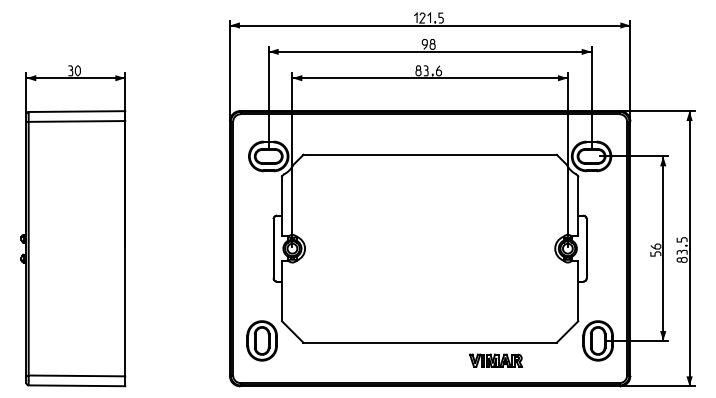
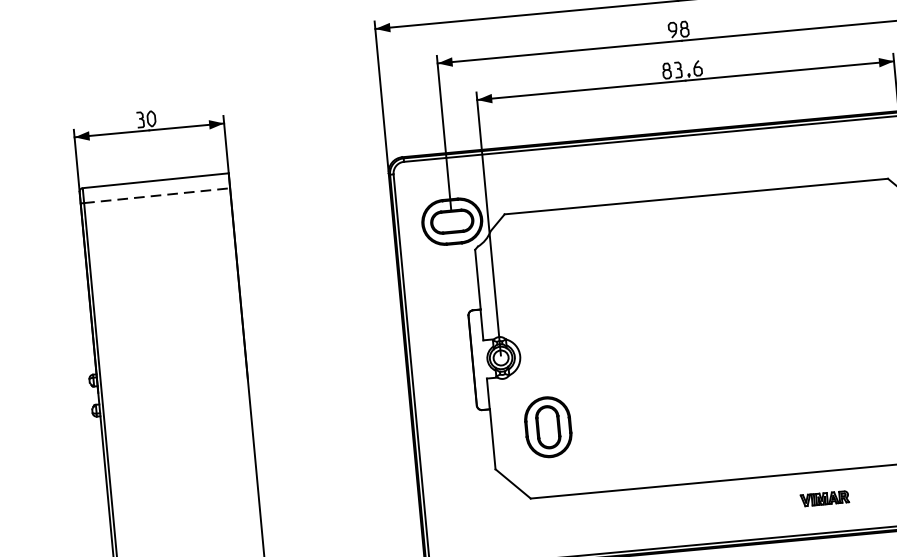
line: (77, 121) -> (157, 195), solid -> dashed
part: (261, 340) -> (547, 426), moved
part: (495, 360) -> (824, 498), size x0.6

